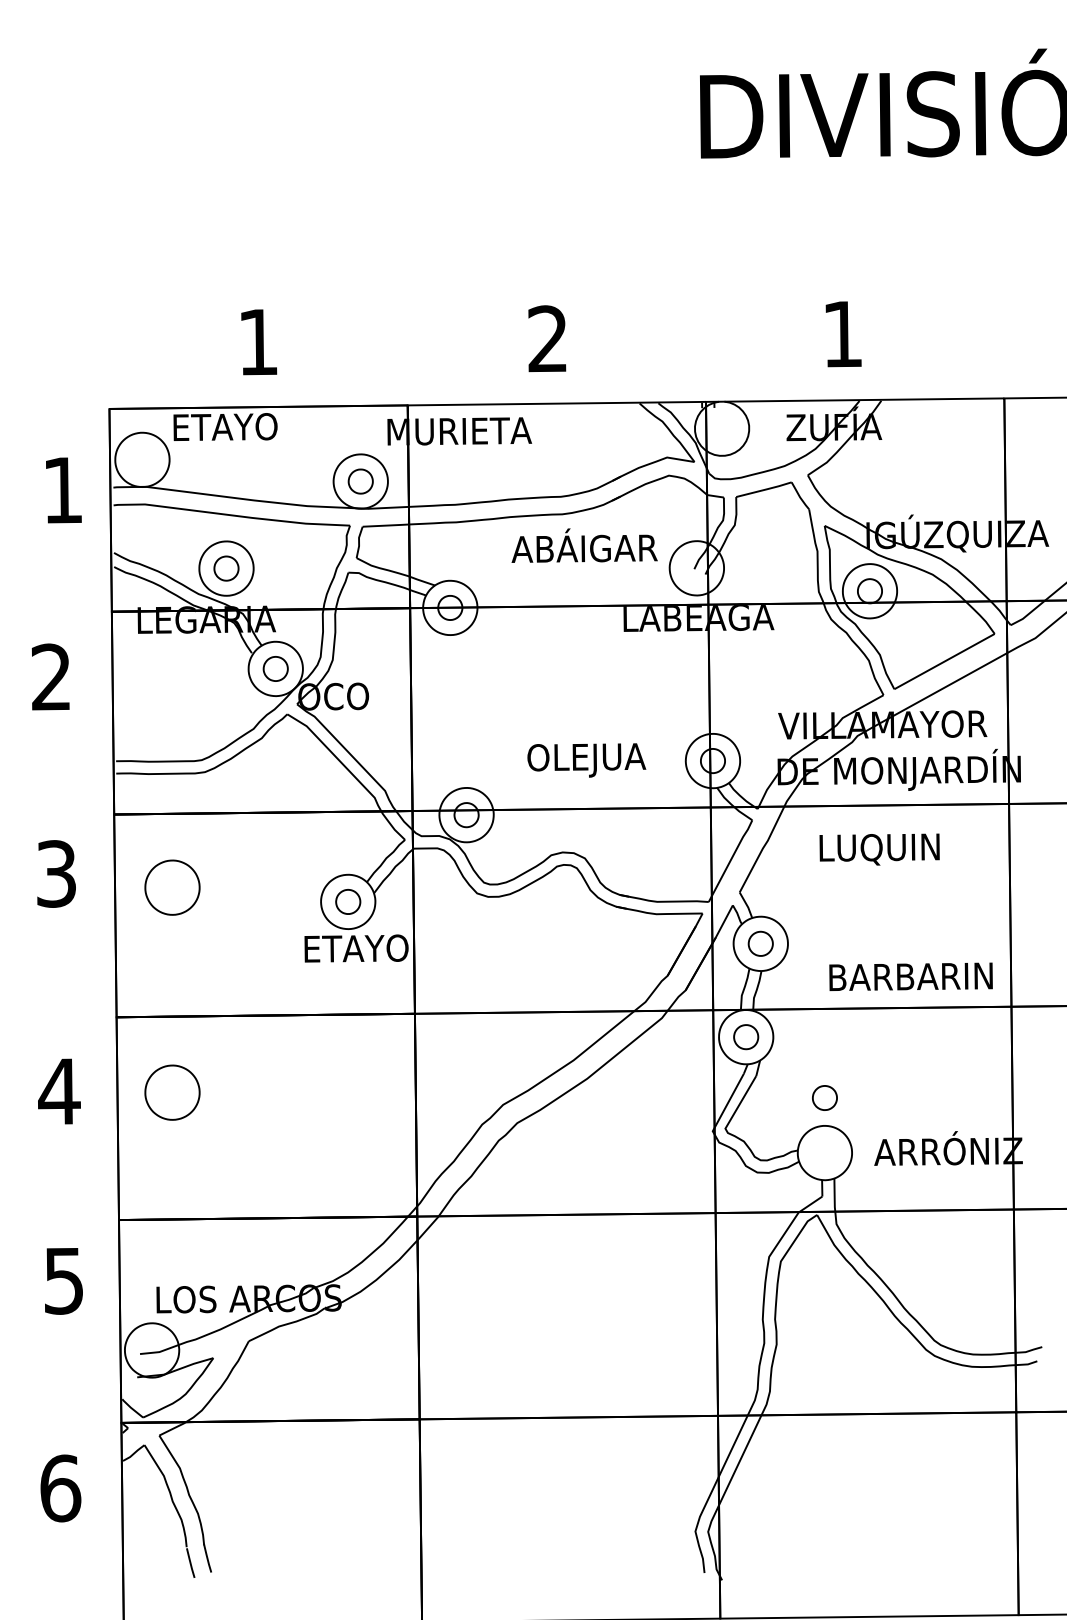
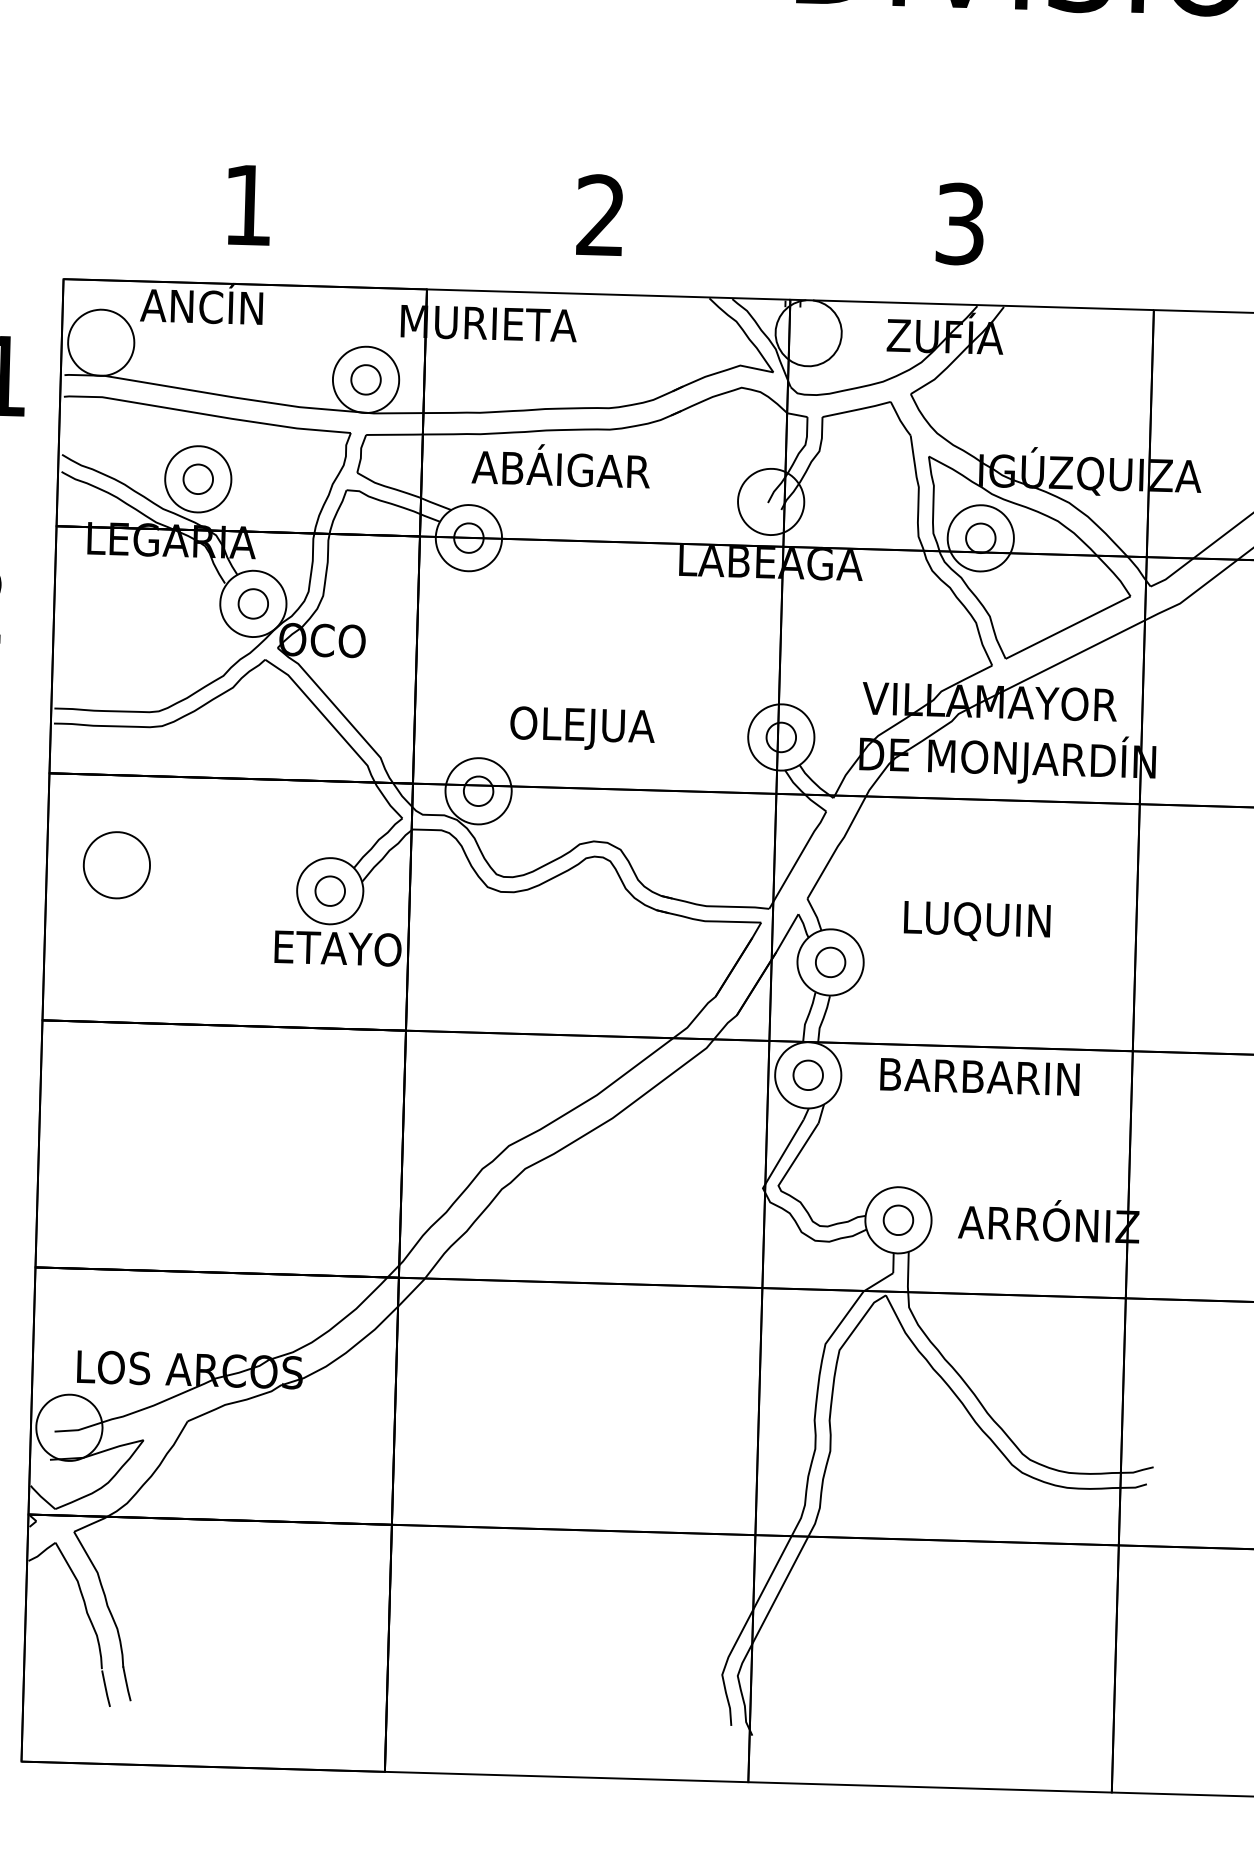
text: (842, 334) -> (959, 224), 1 -> 3
text: (225, 424) -> (204, 303), ETAYO -> ANCÍN
text: (584, 545) -> (561, 465), moved
text: (586, 760) -> (582, 728), moved
text: (879, 849) -> (977, 921), moved
text: (910, 976) -> (979, 1076), moved
part: (172, 1092) -> (106, 1114), removed
part: (824, 1097) -> (897, 1219), moved

